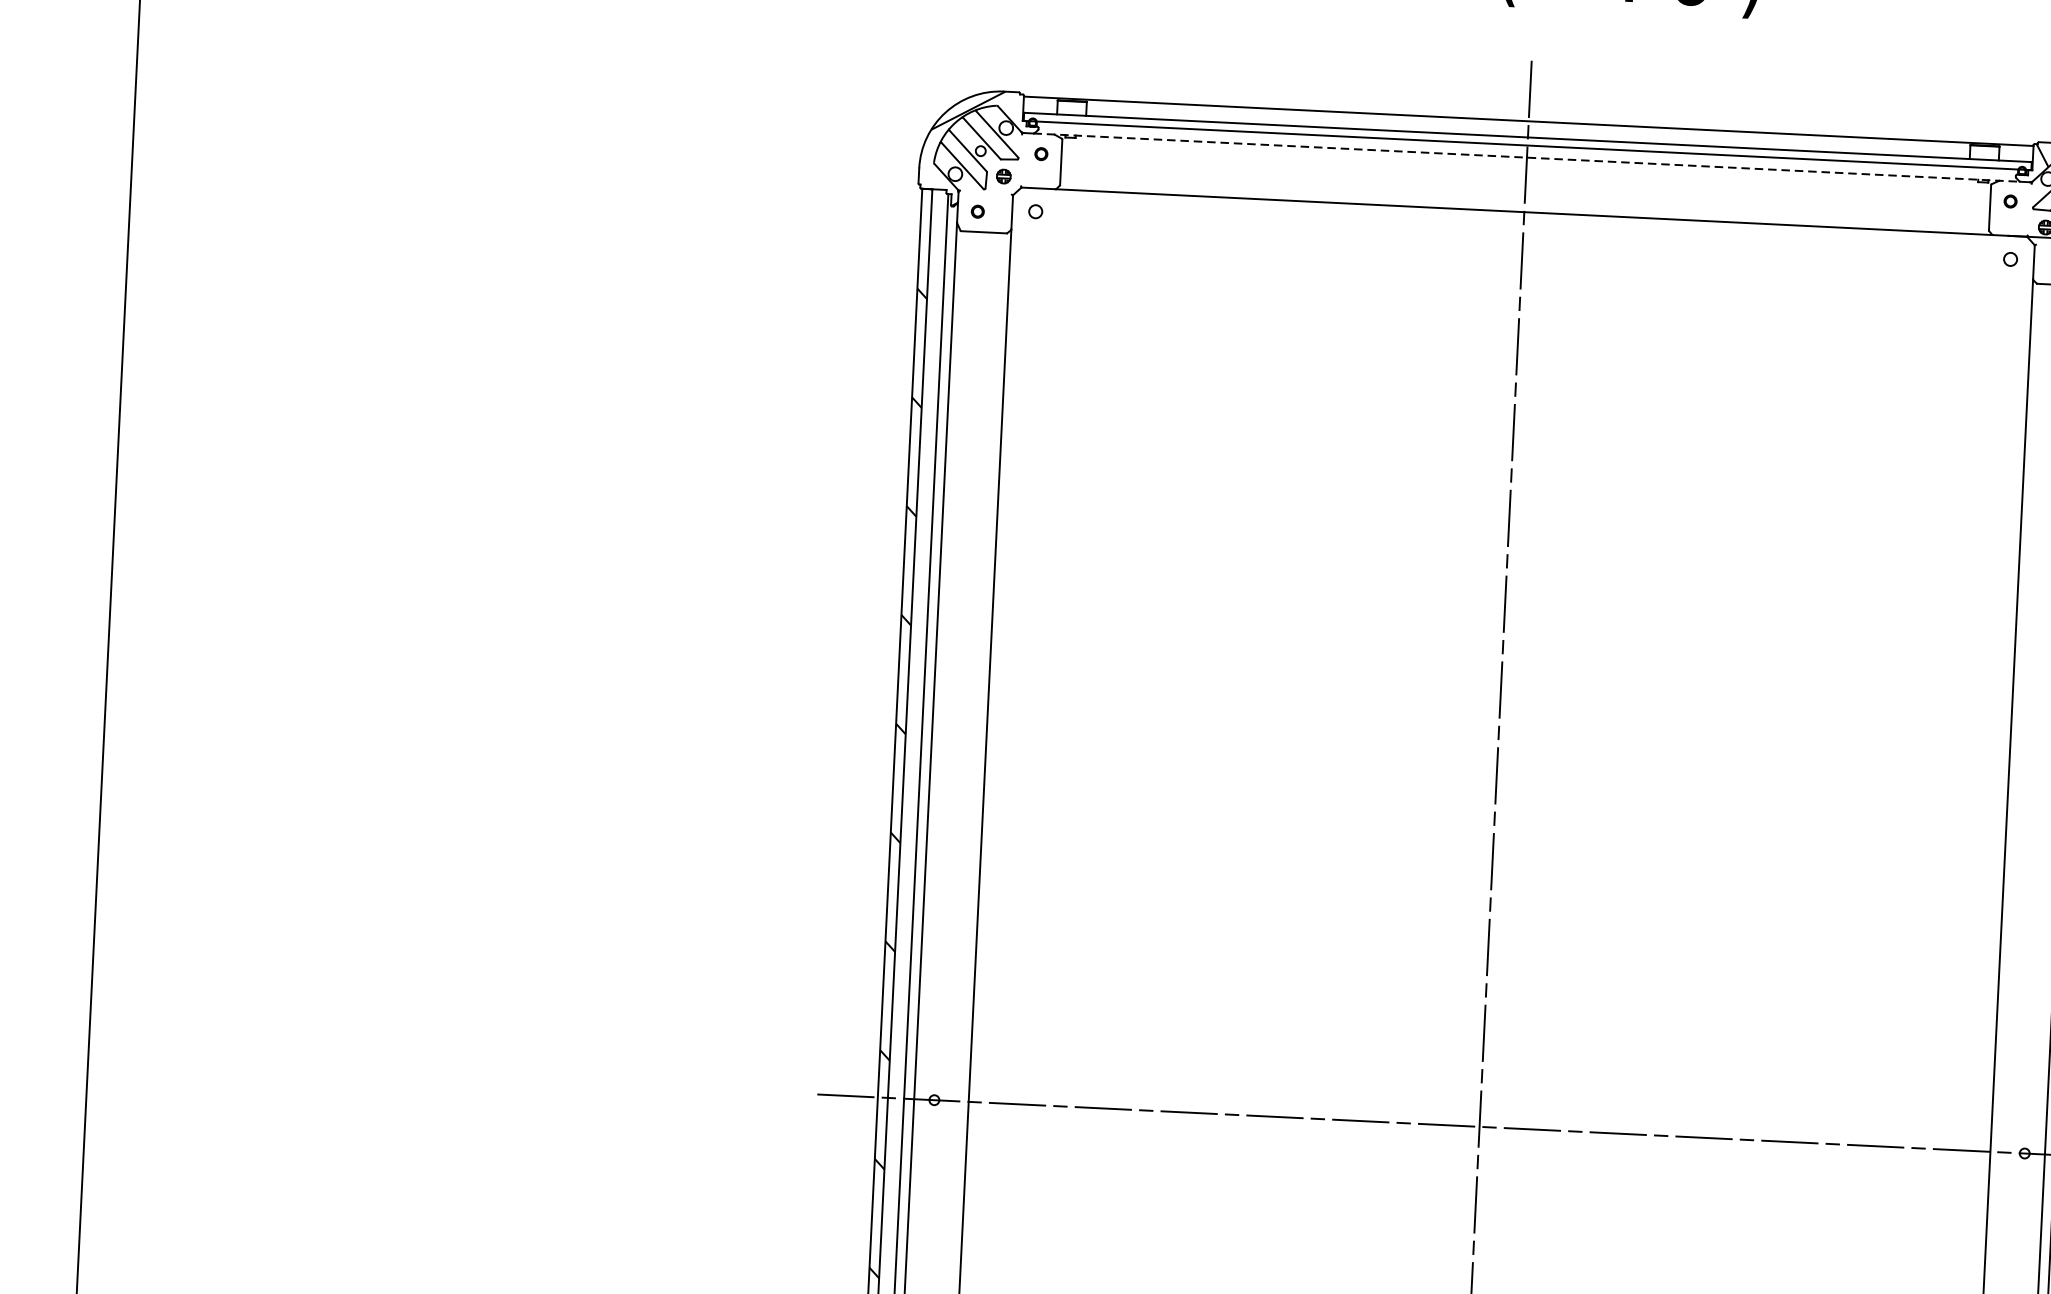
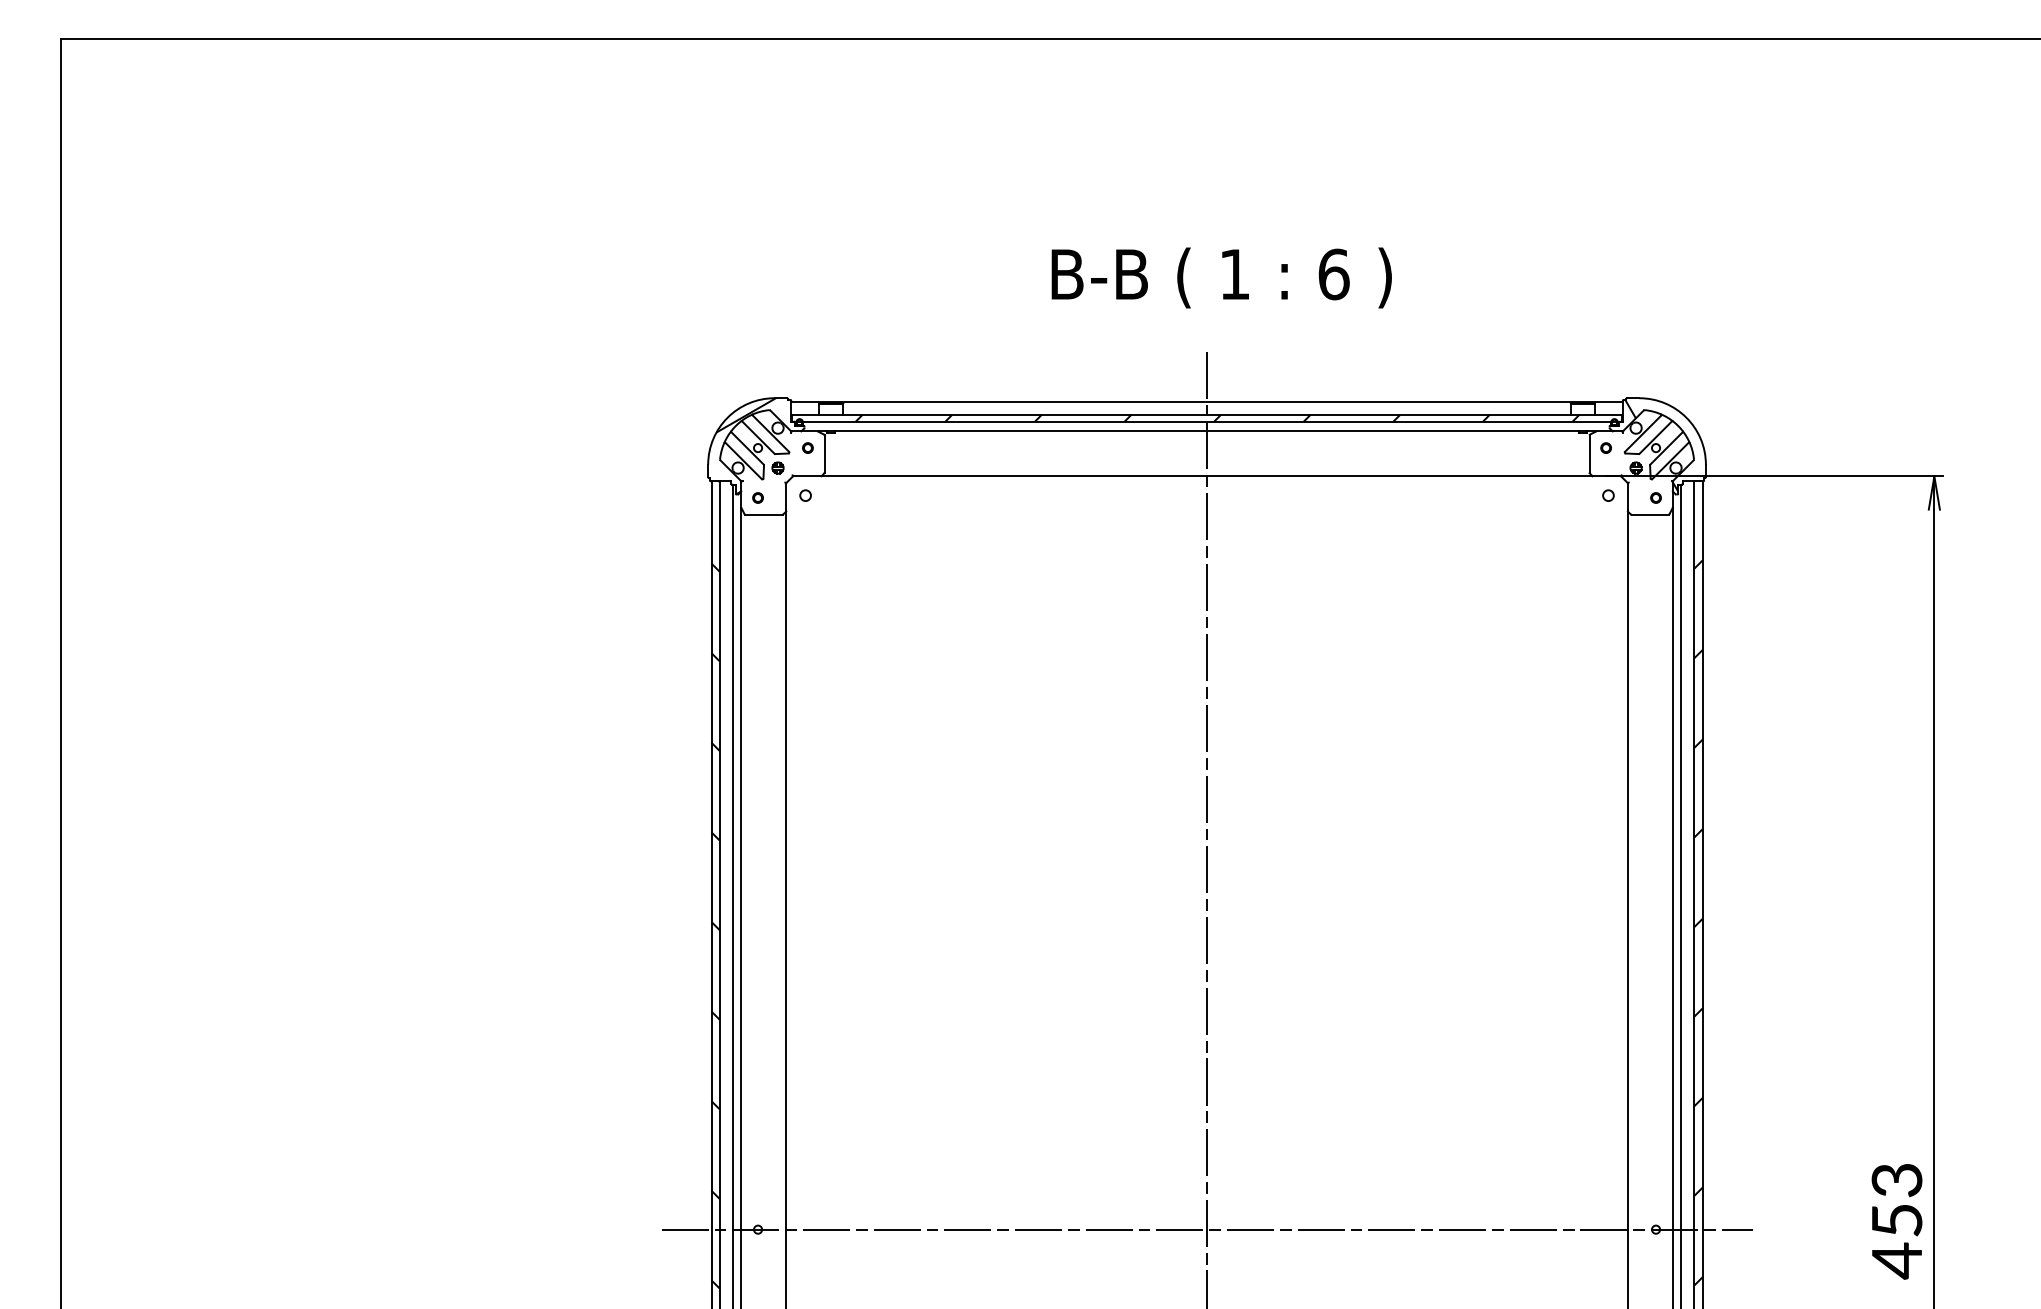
hatch: (1540, 141) -> (1217, 417), added
line: (1527, 157) -> (1207, 431), dashed -> solid

